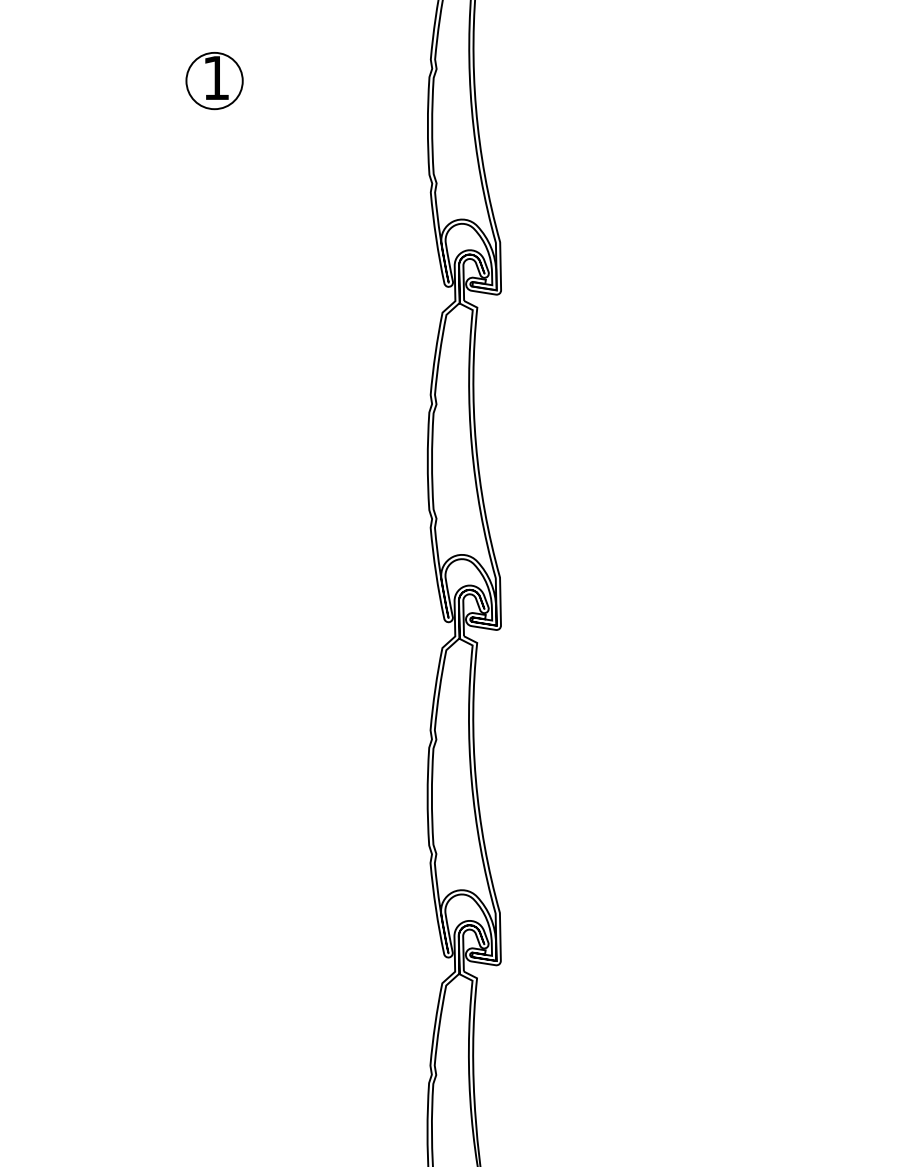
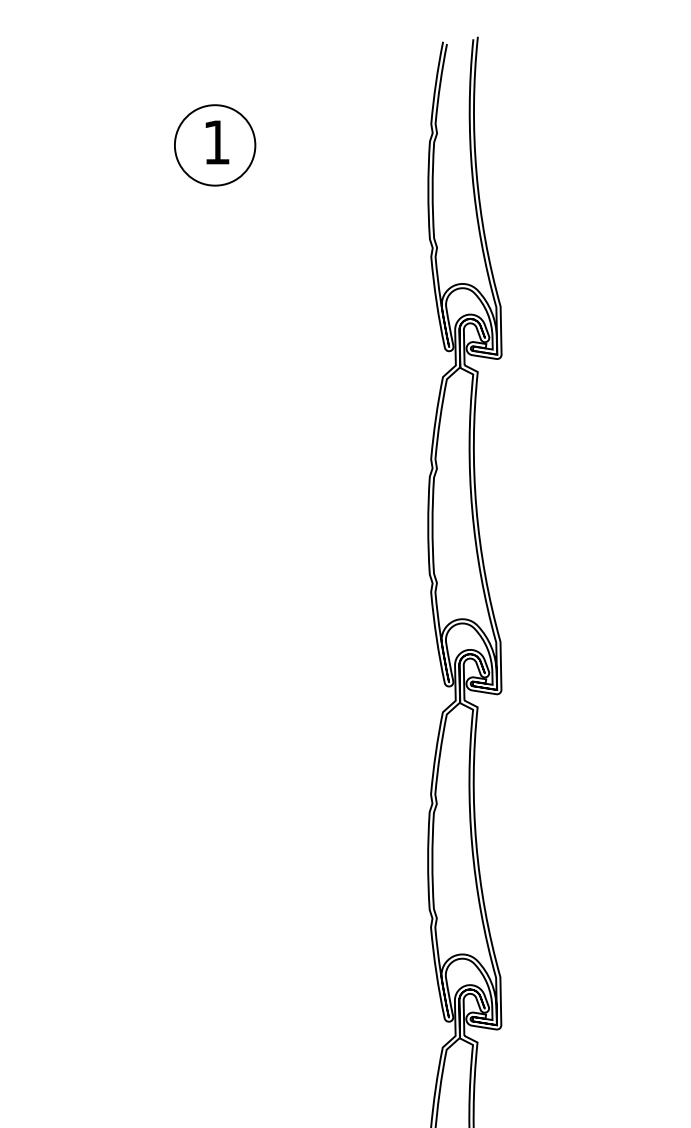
circle: (214, 80) -> (215, 144), size x1.43

